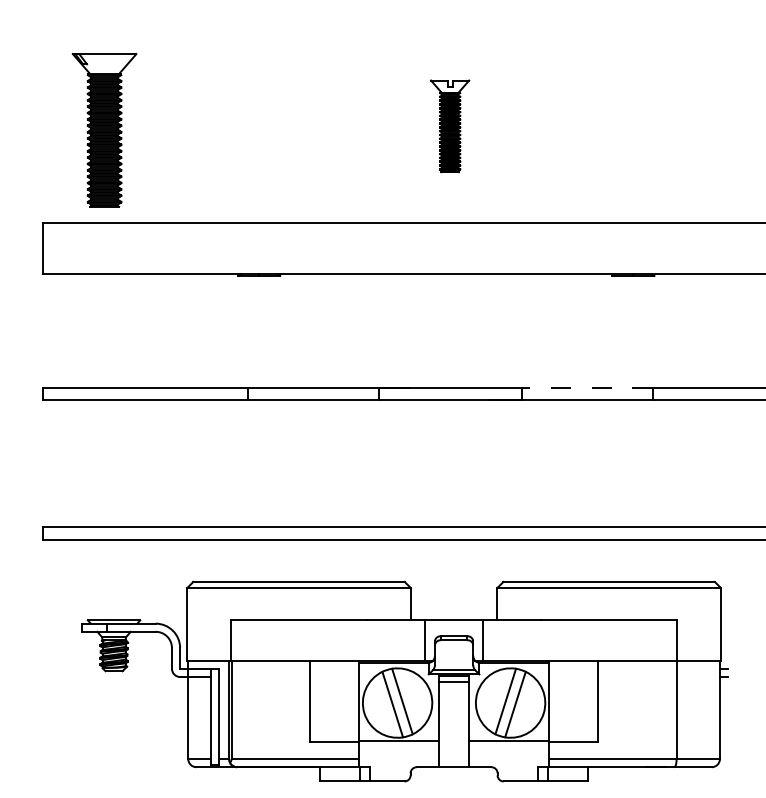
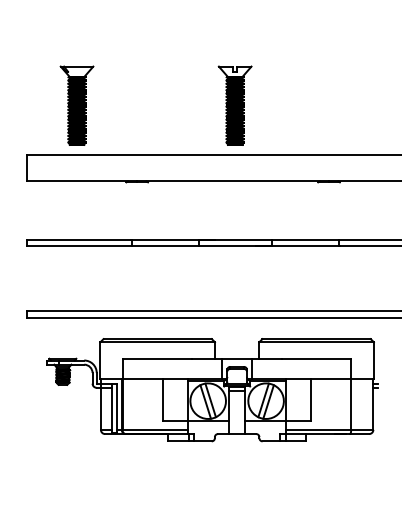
part: (448, 126) -> (234, 105), size x1.67
part: (103, 129) -> (76, 105), moved
line: (587, 387) -> (305, 239), dashed -> solid

